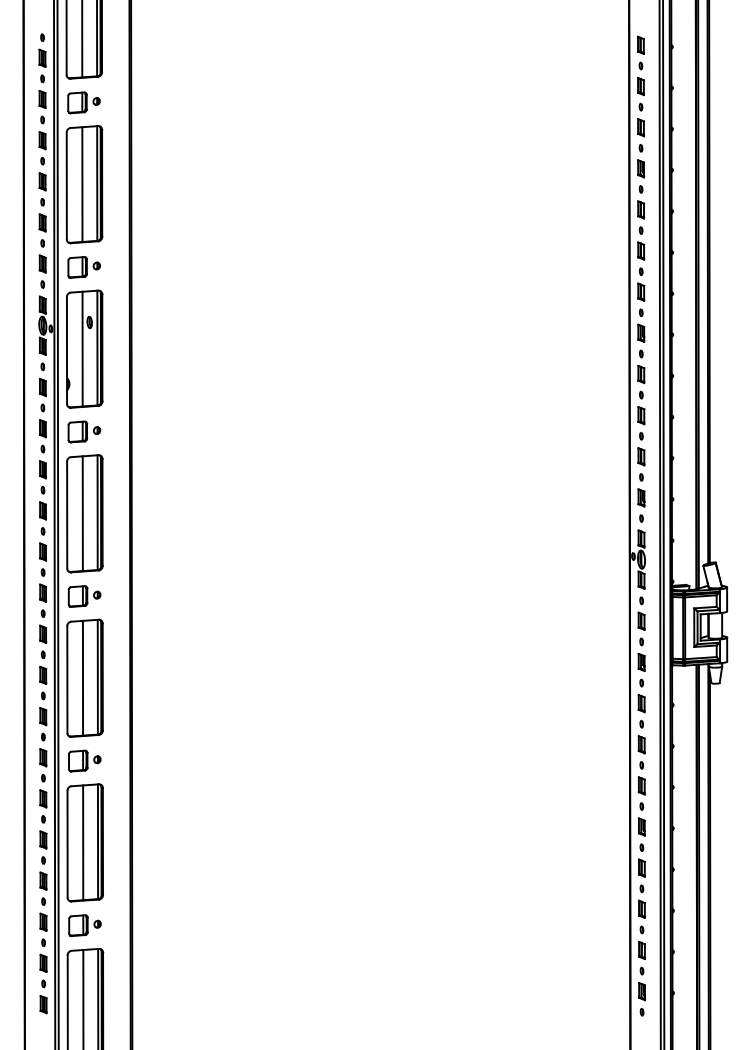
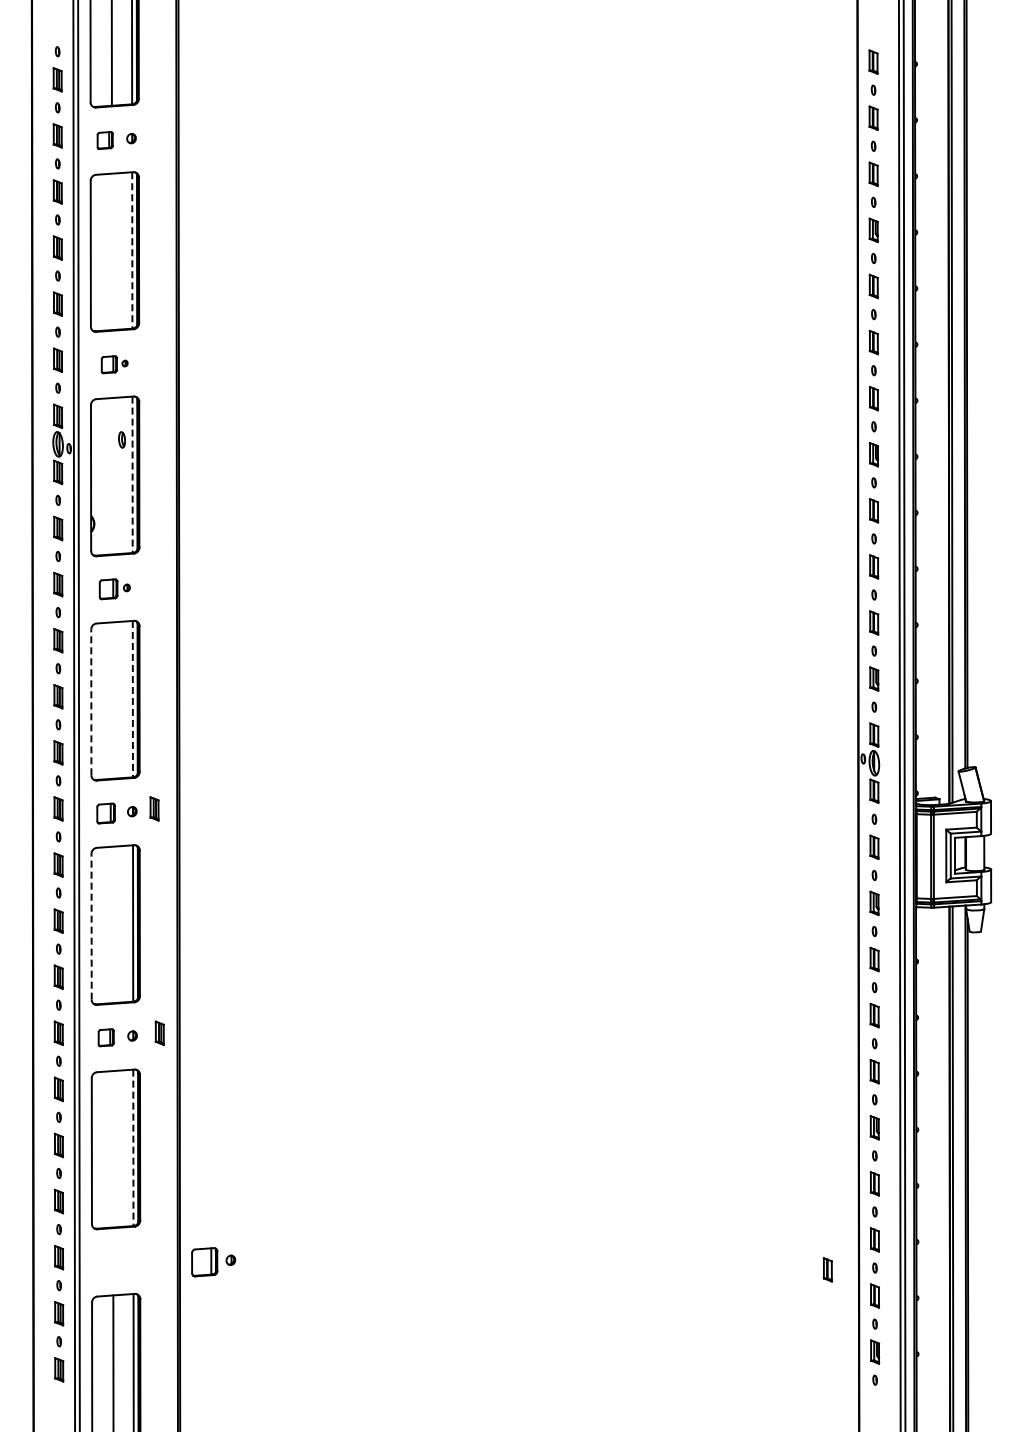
part: (76, 102) -> (104, 140), size x0.6
line: (97, 183) -> (132, 250), solid -> dashed
line: (82, 184) -> (112, 251), removed
part: (84, 267) -> (114, 364), size x0.6
line: (97, 348) -> (132, 475), solid -> dashed
line: (82, 349) -> (112, 476), removed
part: (84, 432) -> (114, 589), size x0.7
line: (97, 512) -> (132, 699), solid -> dashed
line: (82, 513) -> (112, 700), removed
line: (67, 515) -> (91, 702), solid -> dashed
part: (113, 592) -> (154, 808), added
part: (77, 596) -> (105, 813), size x0.7
line: (82, 677) -> (112, 924), removed
line: (67, 679) -> (91, 926), solid -> dashed
part: (117, 757) -> (159, 1032), added
part: (77, 760) -> (105, 1037), size x0.6
line: (83, 842) -> (113, 1149), removed
line: (98, 842) -> (133, 1148), solid -> dashed
part: (84, 925) -> (213, 1262), moved
part: (607, 930) -> (827, 1269), added

